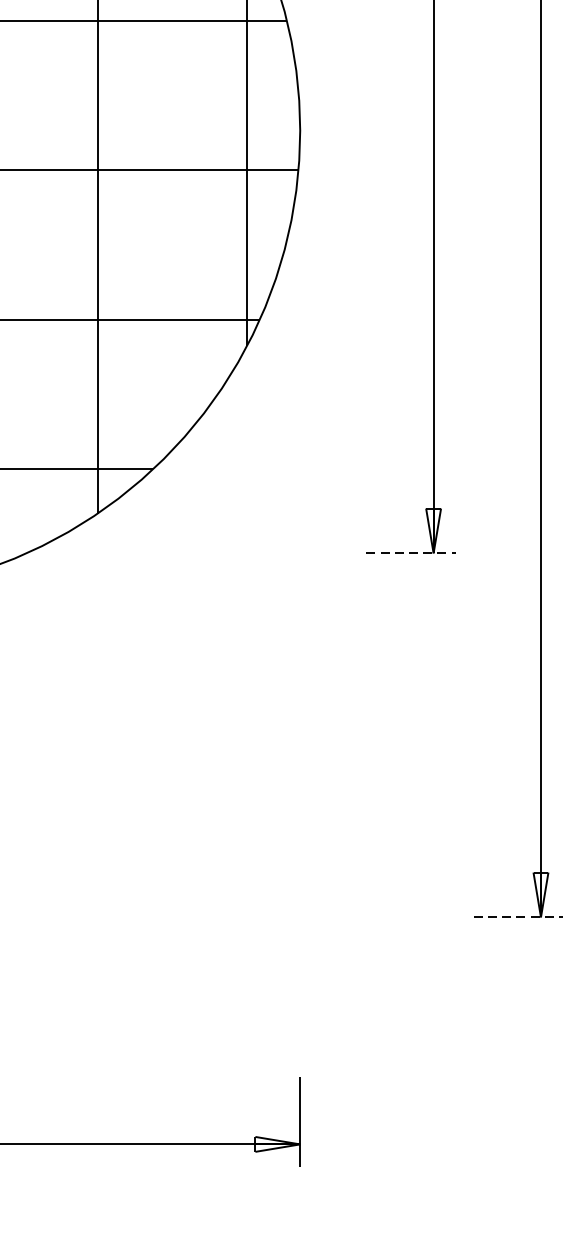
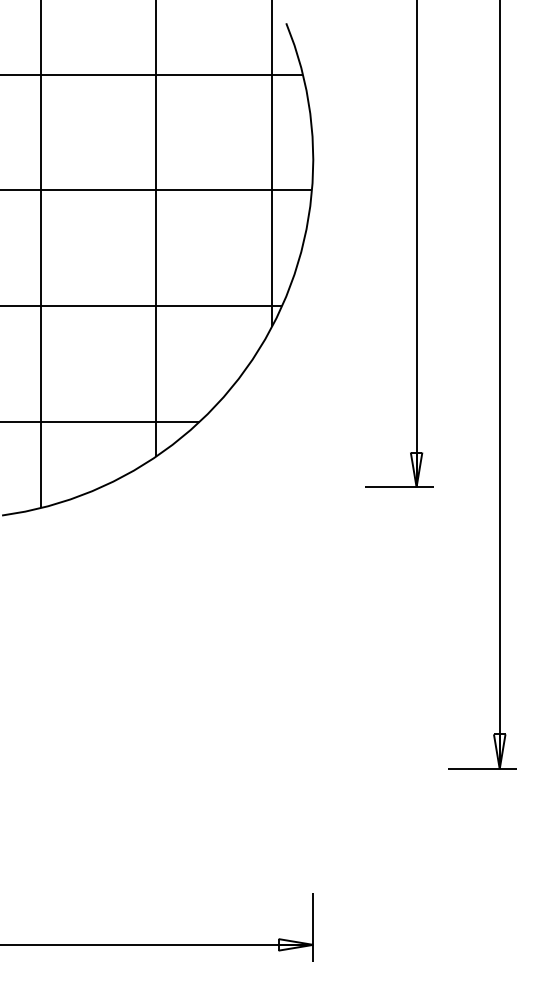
line: (411, 553) -> (399, 487), dashed -> solid
line: (518, 917) -> (482, 769), dashed -> solid

